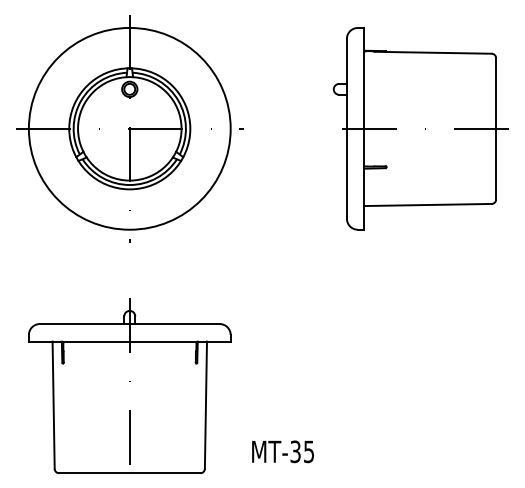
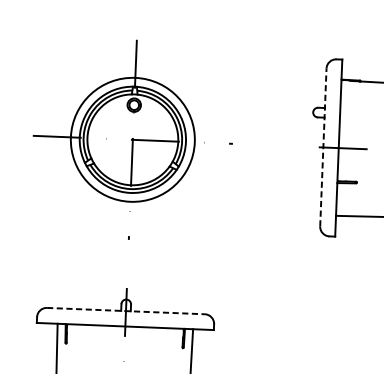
circle: (129, 128) -> (132, 139), size x0.7
line: (346, 128) -> (322, 147), solid -> dashed
line: (129, 324) -> (125, 311), solid -> dashed

